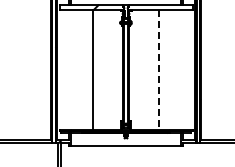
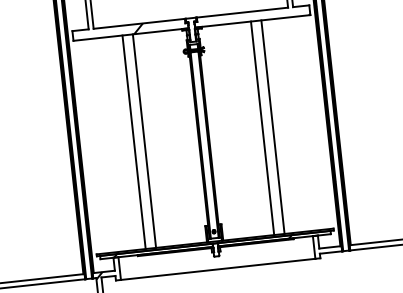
line: (87, 70) -> (134, 142), added
line: (159, 70) -> (263, 129), dashed -> solid
line: (165, 70) -> (273, 127), added

